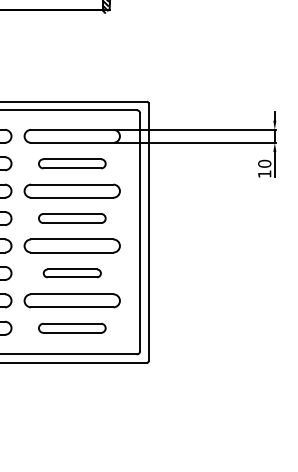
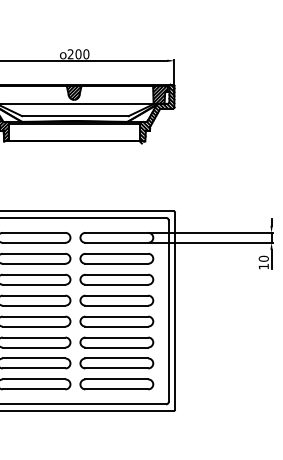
part: (71, 163) -> (116, 258), size x1.43
part: (71, 218) -> (116, 300), size x1.43
part: (71, 273) -> (116, 342), size x1.67
part: (71, 328) -> (116, 384), size x1.43

